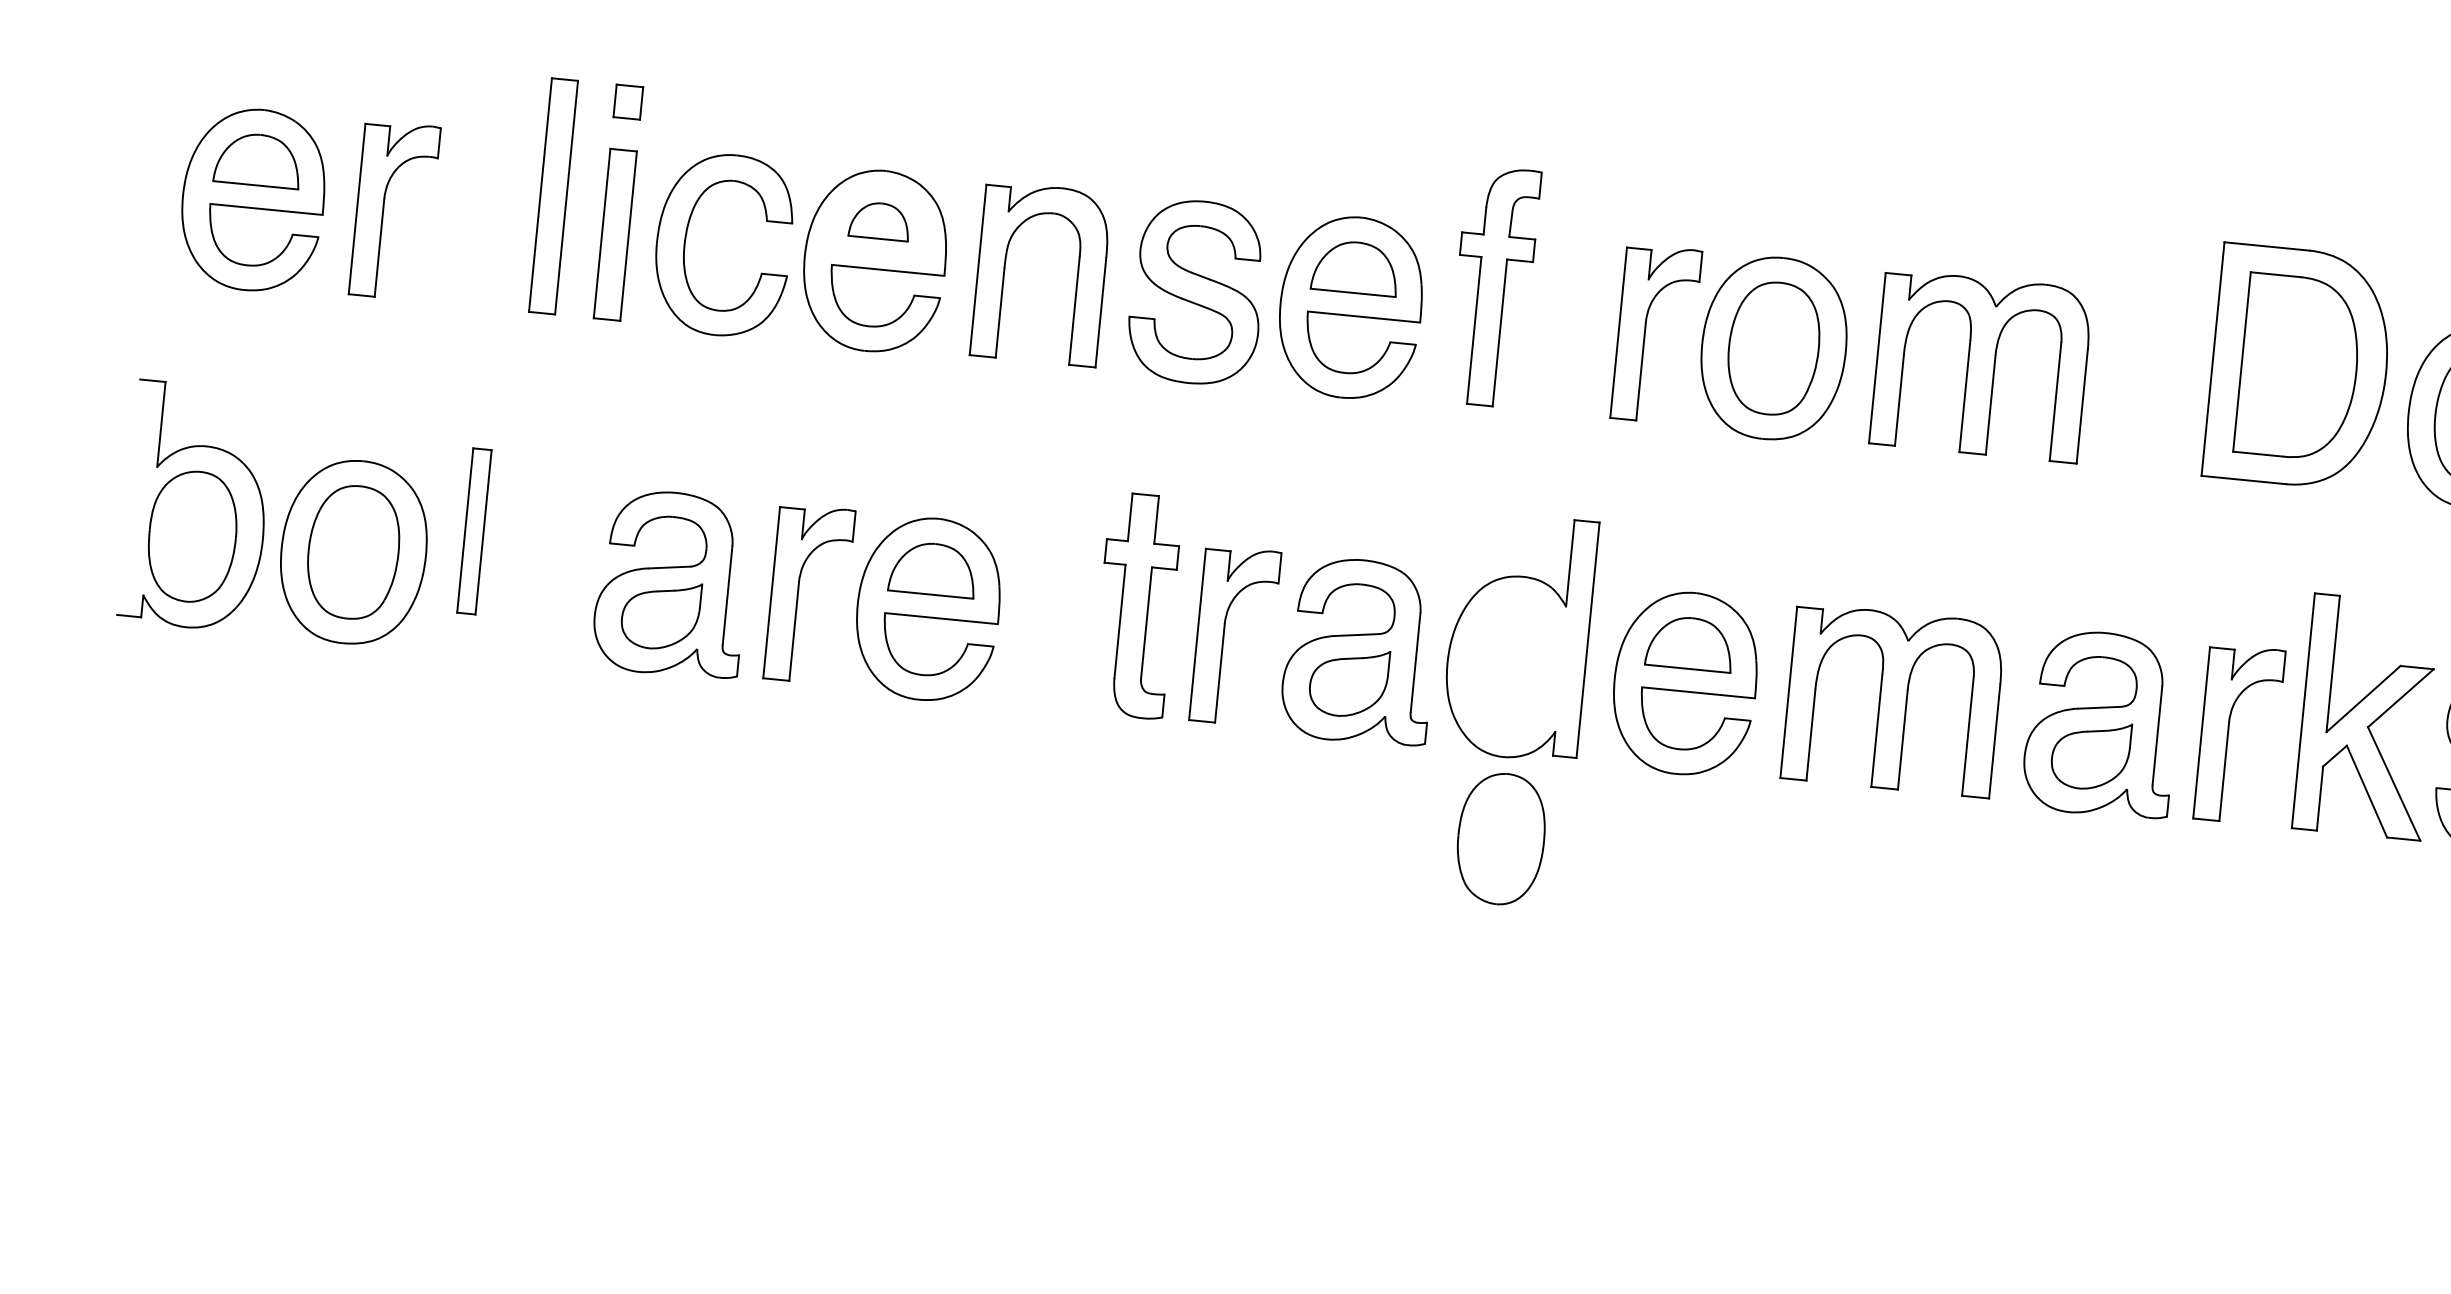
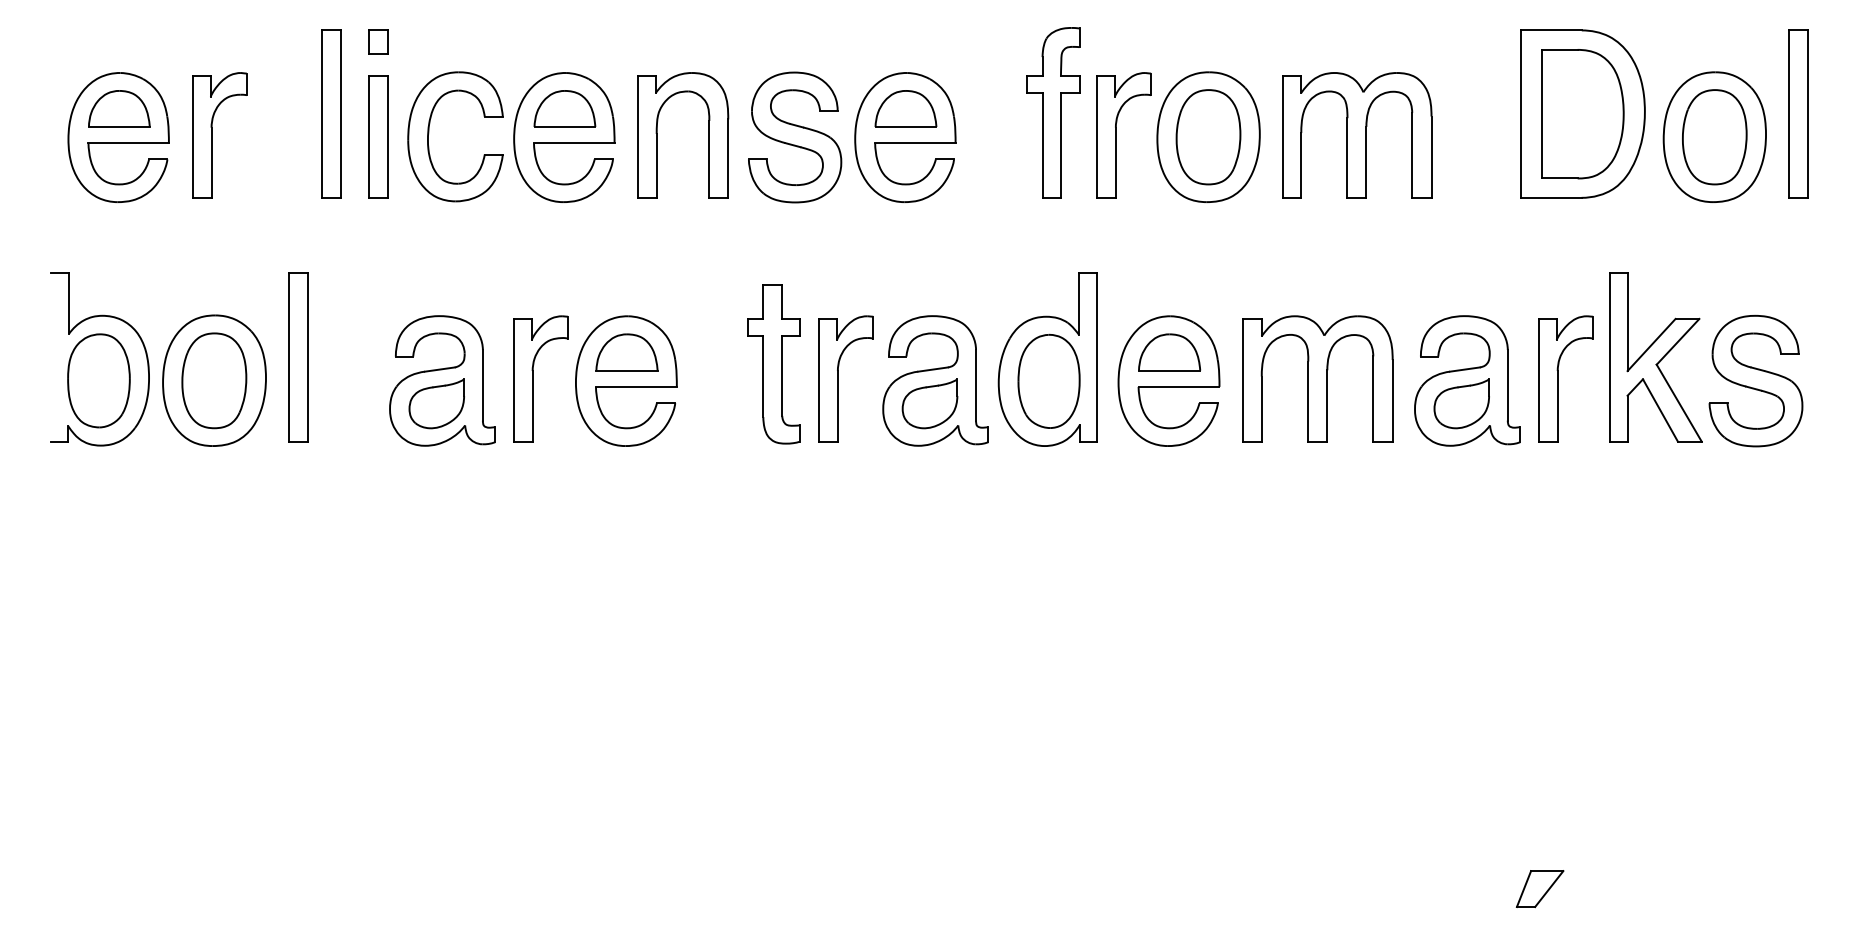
part: (879, 220) -> (564, 108), size x1.43
part: (1493, 286) -> (1053, 112), moved
part: (474, 531) -> (298, 357), size x1.43
part: (1500, 837) -> (1048, 380), moved

